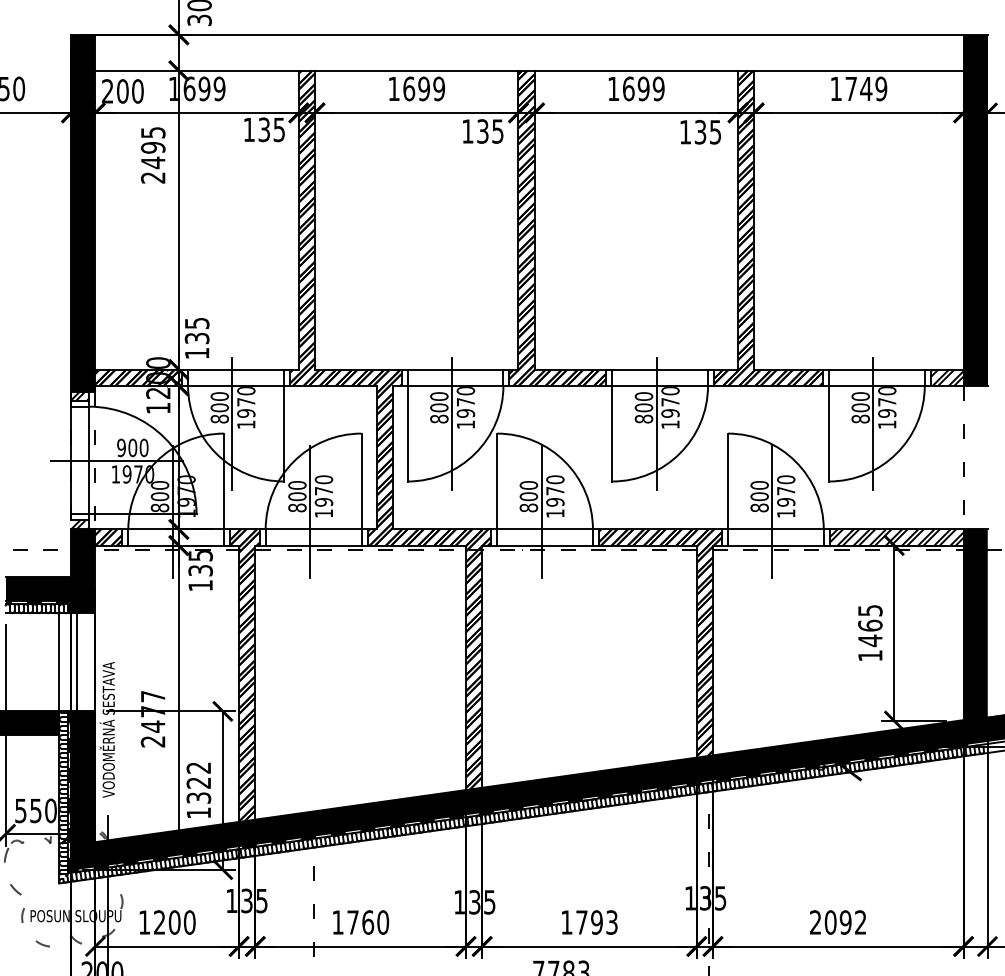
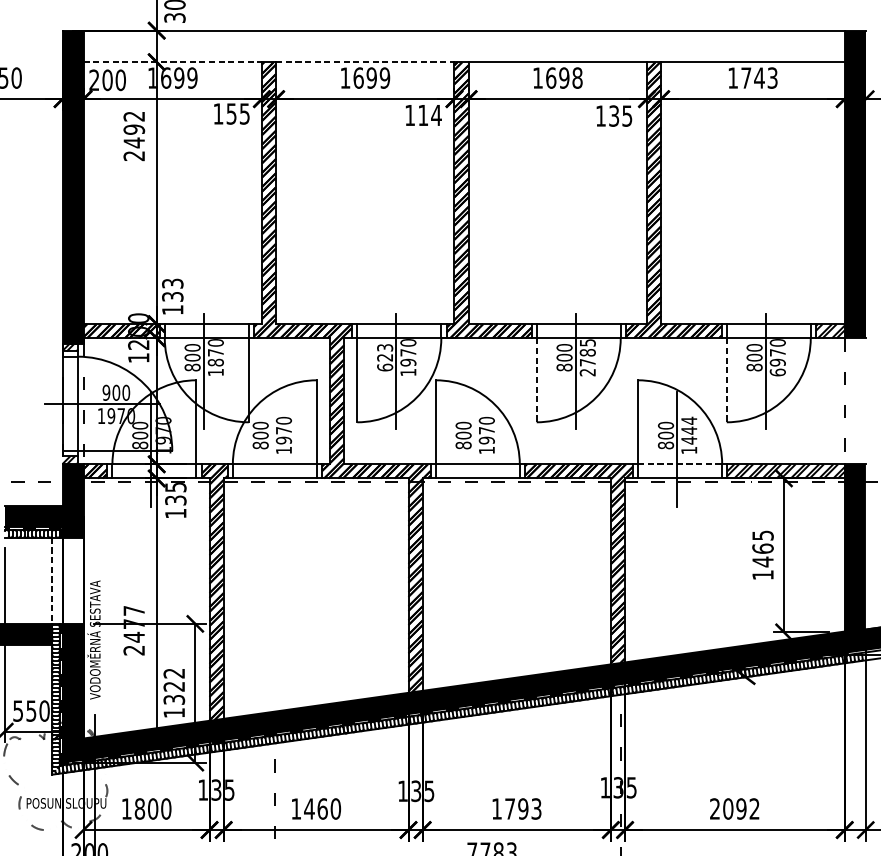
line: (197, 70) -> (173, 61), solid -> dashed
line: (416, 70) -> (365, 61), solid -> dashed
text: (658, 88) -> (577, 77), 1699 -> 1698
text: (881, 88) -> (772, 77), 1749 -> 1743
text: (264, 129) -> (231, 113), 135 -> 155
text: (490, 131) -> (429, 115), 135 -> 114
text: (152, 132) -> (133, 116), 2495 -> 2492
text: (196, 322) -> (172, 282), 135 -> 133
text: (439, 407) -> (385, 357), 800 -> 623
text: (670, 408) -> (587, 358), 1970 -> 2785
text: (246, 413) -> (216, 362), 1970 -> 1870
text: (887, 424) -> (778, 372), 1970 -> 6970
line: (612, 433) -> (536, 380), solid -> dashed
line: (828, 433) -> (726, 380), solid -> dashed
text: (786, 491) -> (689, 431), 1970 -> 1444
line: (310, 512) -> (272, 449), removed
line: (541, 512) -> (474, 449), removed
line: (775, 529) -> (679, 464), solid -> dashed
line: (59, 662) -> (52, 581), solid -> dashed
line: (77, 662) -> (67, 581), removed
text: (159, 922) -> (139, 808), 1200 -> 1800
text: (352, 922) -> (308, 808), 1760 -> 1460

